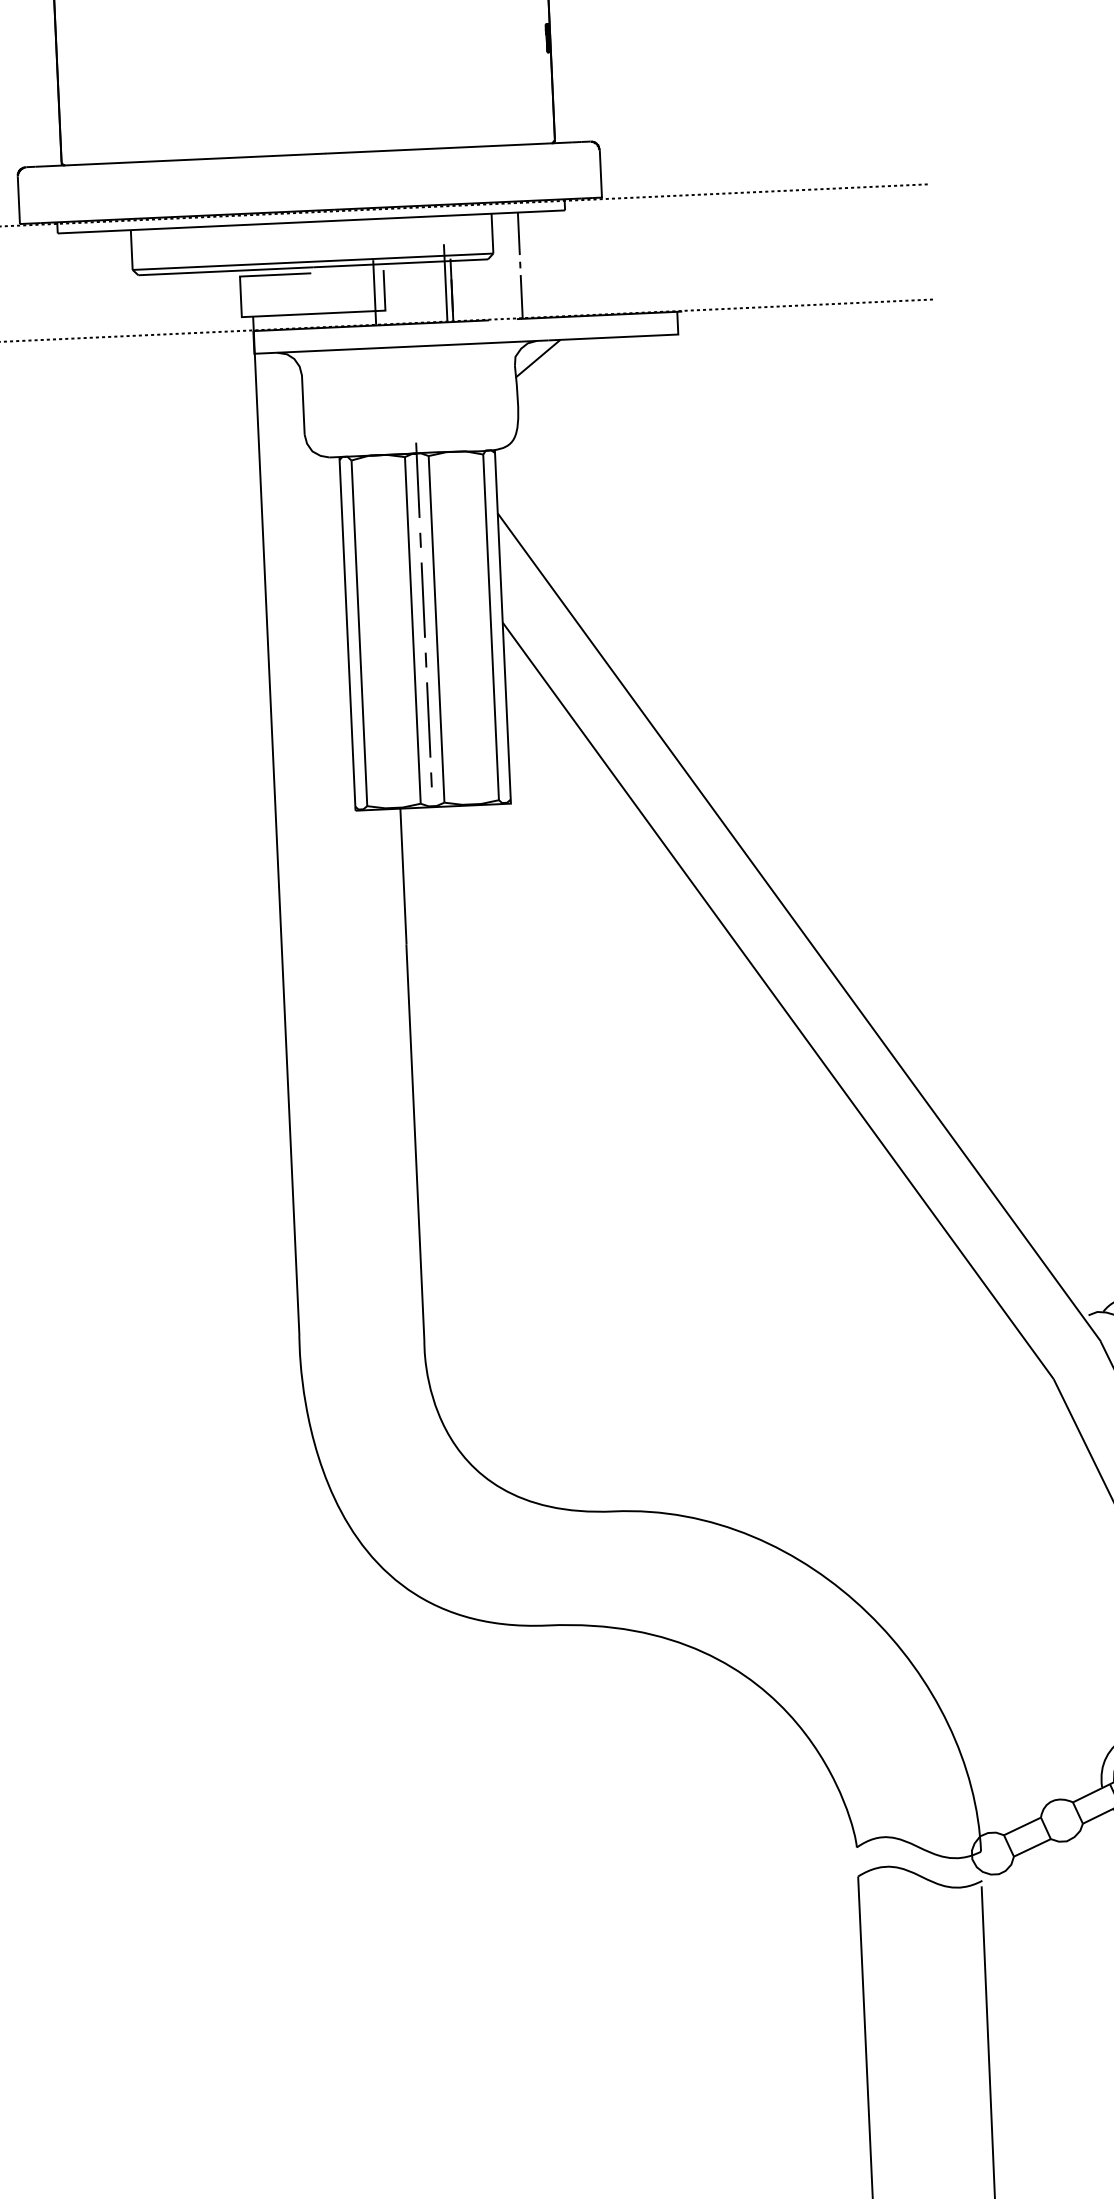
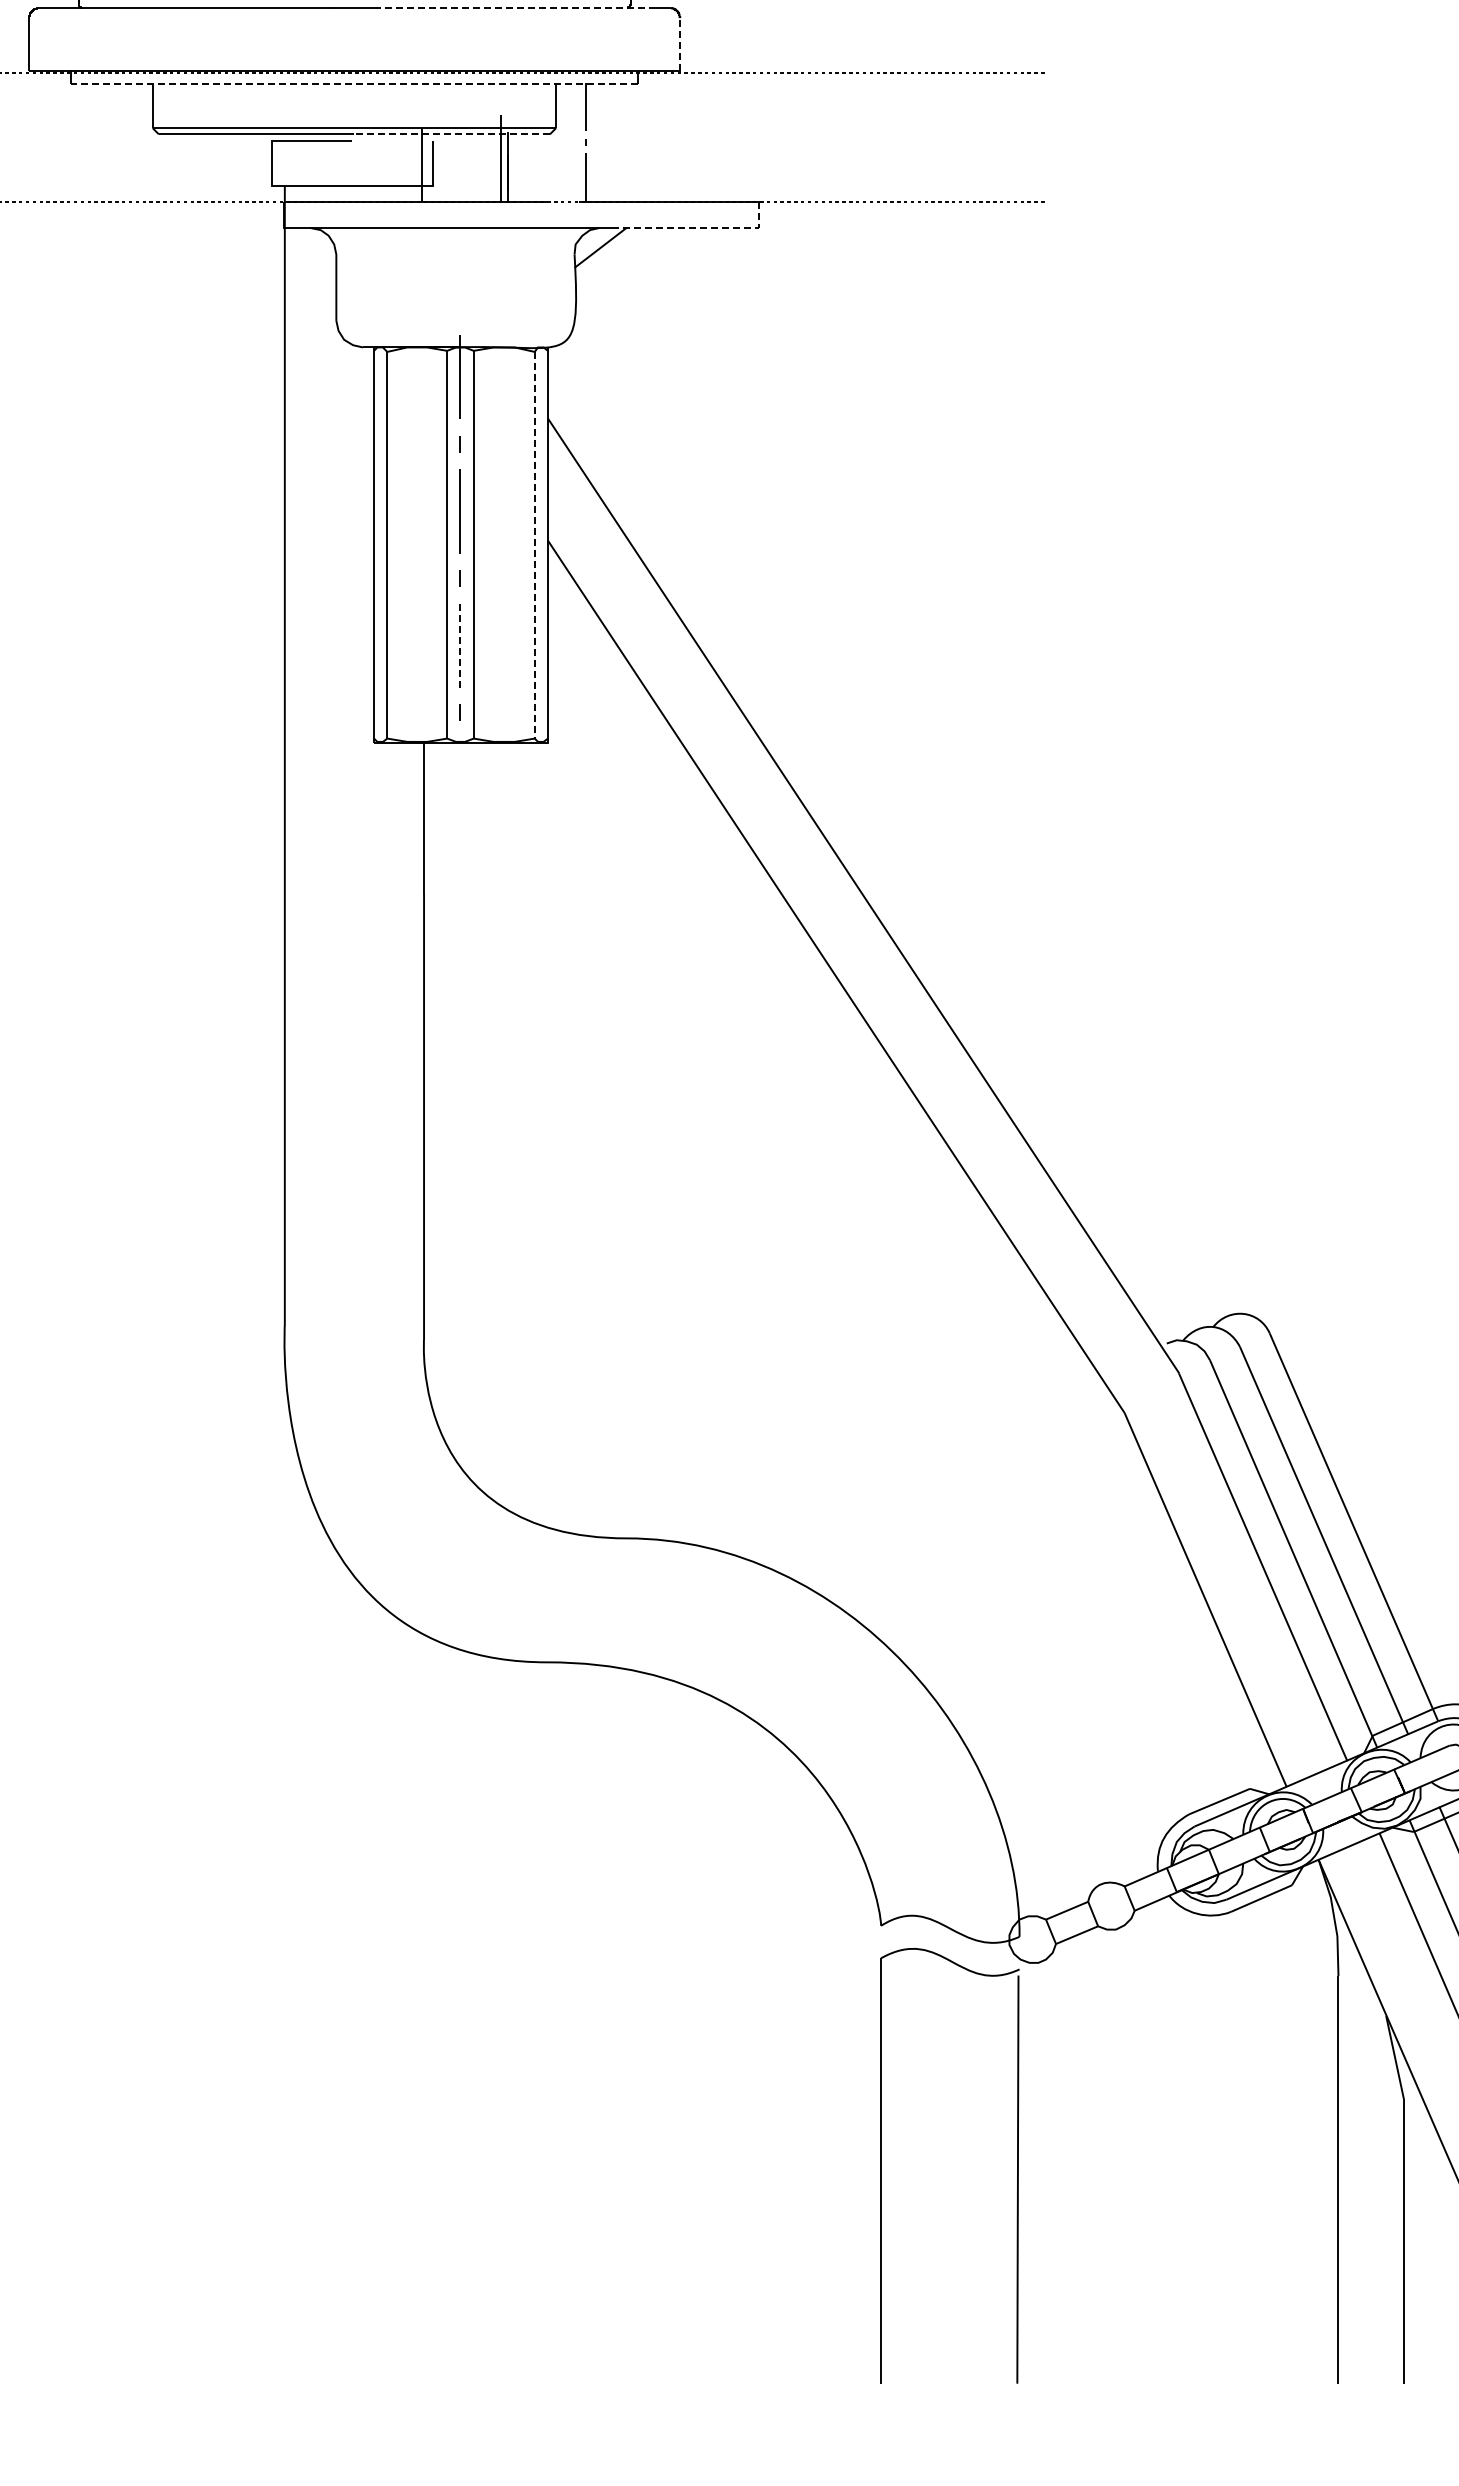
line: (448, 148) -> (511, 8), solid -> dashed
line: (601, 173) -> (680, 44), solid -> dashed
line: (311, 221) -> (354, 83), solid -> dashed
line: (400, 263) -> (452, 134), solid -> dashed
line: (624, 336) -> (698, 227), solid -> dashed
line: (490, 627) -> (534, 545), solid -> dashed
line: (428, 719) -> (460, 645), solid -> dashed

